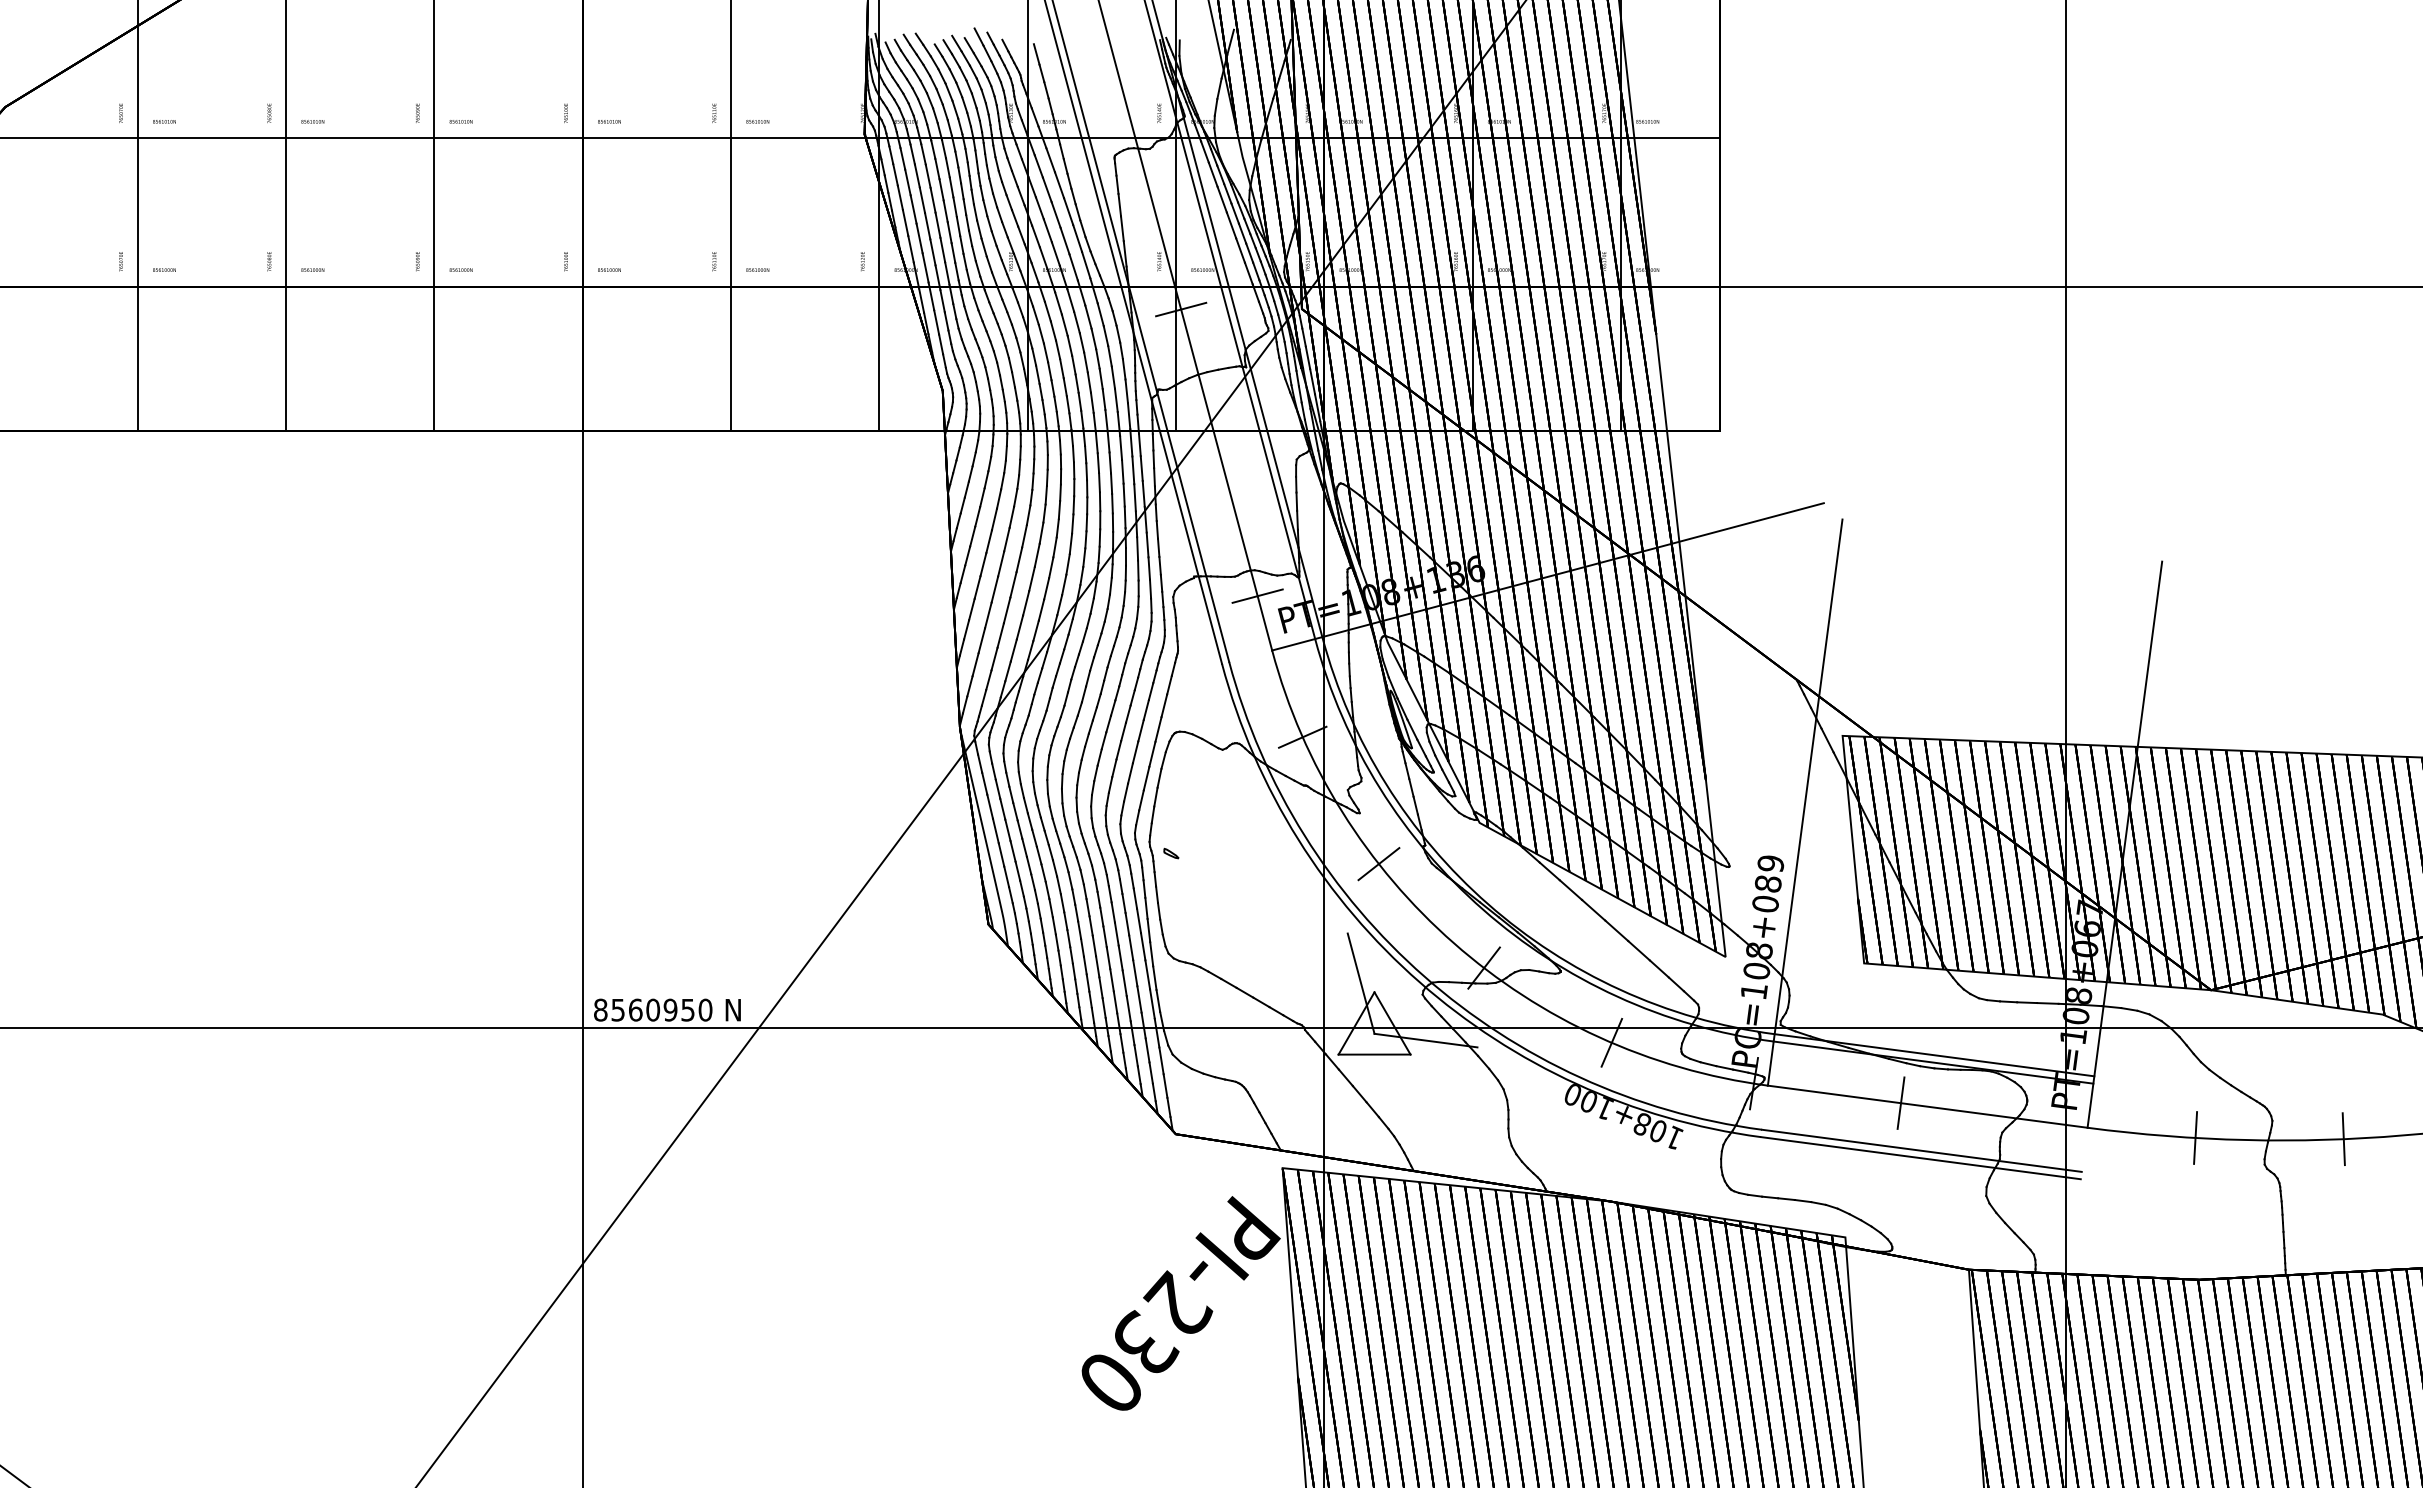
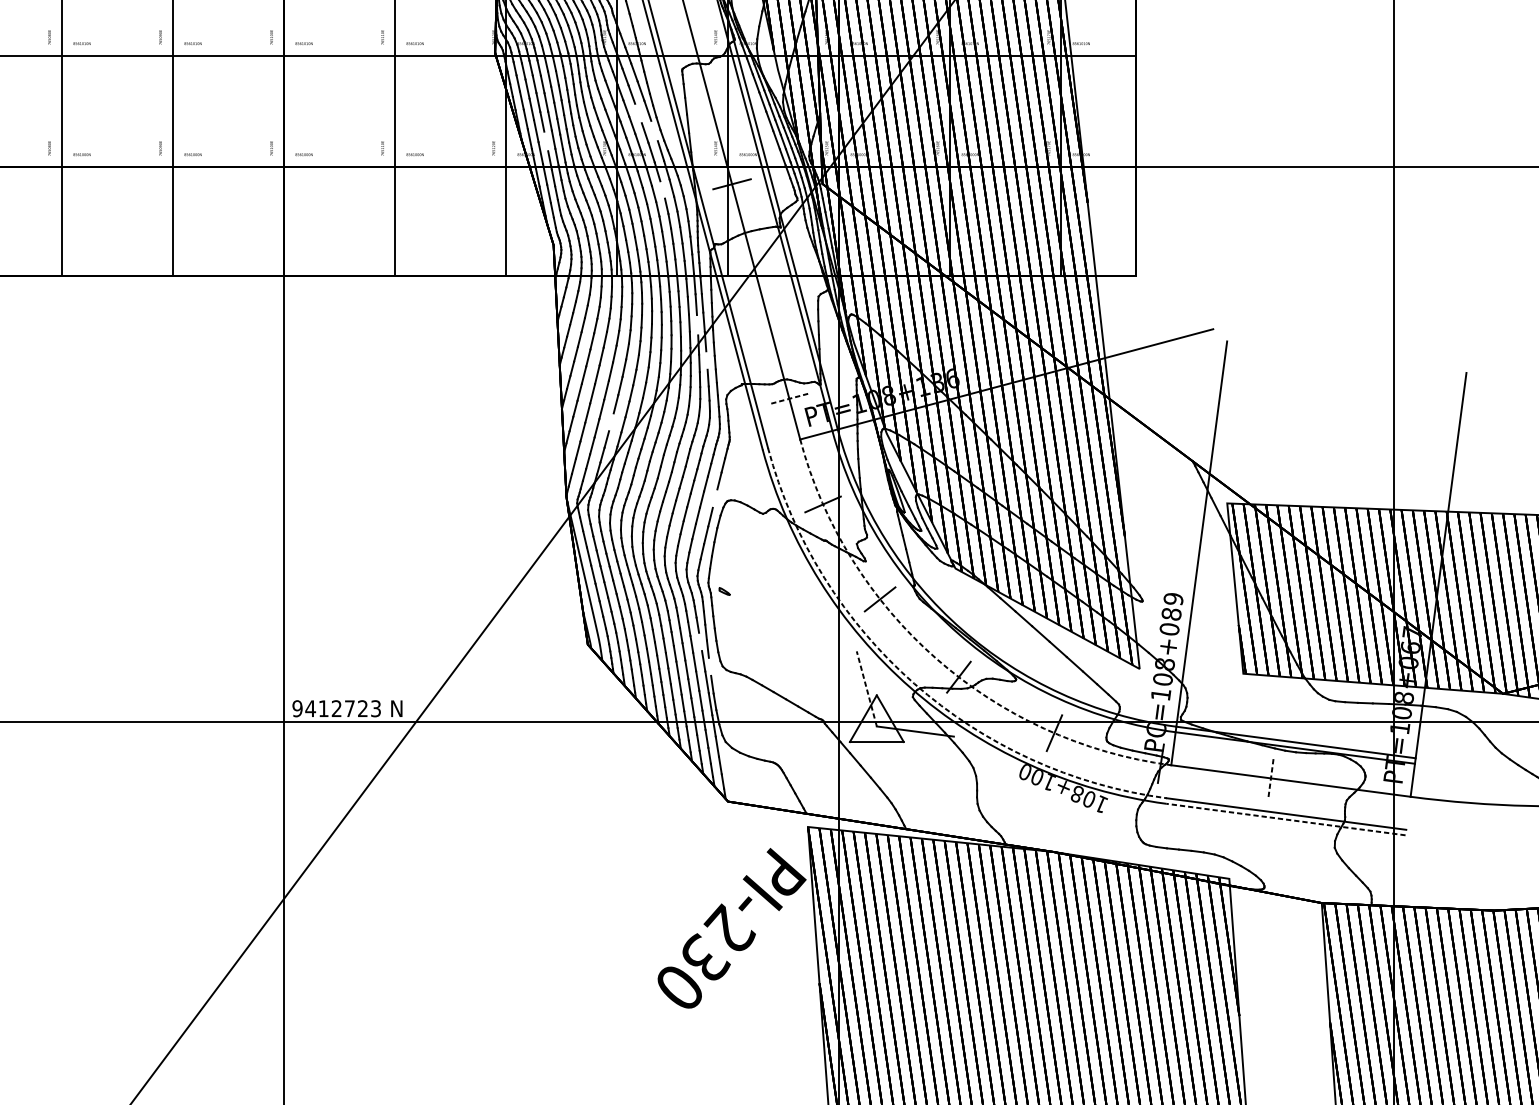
line: (1055, 214) -> (638, 113), removed
line: (1077, 237) -> (654, 130), removed
line: (932, 252) -> (545, 141), removed
line: (1088, 316) -> (662, 189), removed
line: (1134, 497) -> (697, 324), removed
line: (1147, 544) -> (706, 360), removed
line: (1257, 596) -> (789, 399), solid -> dashed
line: (1019, 627) -> (611, 422), removed
line: (1158, 729) -> (715, 498), removed
line: (1139, 920) -> (700, 641), removed
arc: (1453, 943) -> (935, 658), solid -> dashed
line: (1151, 954) -> (709, 667), removed
arc: (1424, 976) -> (914, 683), solid -> dashed
line: (1361, 983) -> (867, 688), solid -> dashed
text: (652, 1009) -> (336, 708), 8560950 -> 9412723
line: (1901, 1103) -> (1271, 778), solid -> dashed
line: (2195, 1137) -> (1491, 804), removed
line: (1920, 1158) -> (1285, 819), solid -> dashed

